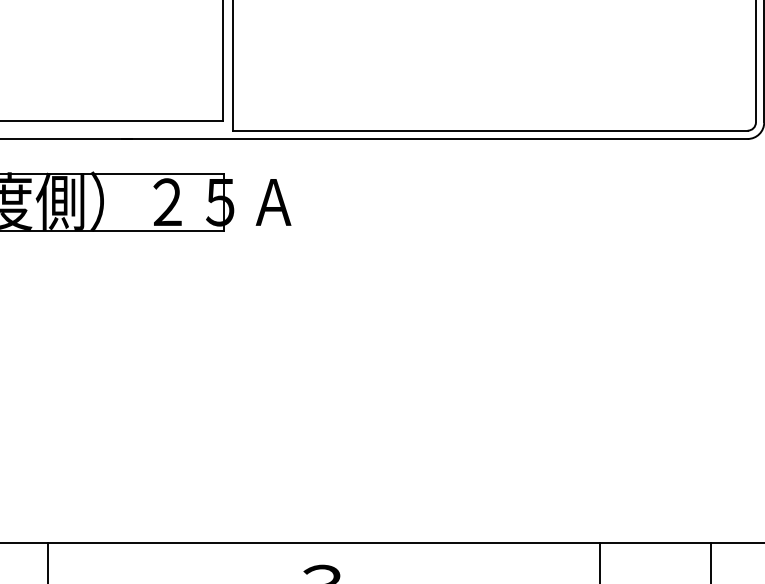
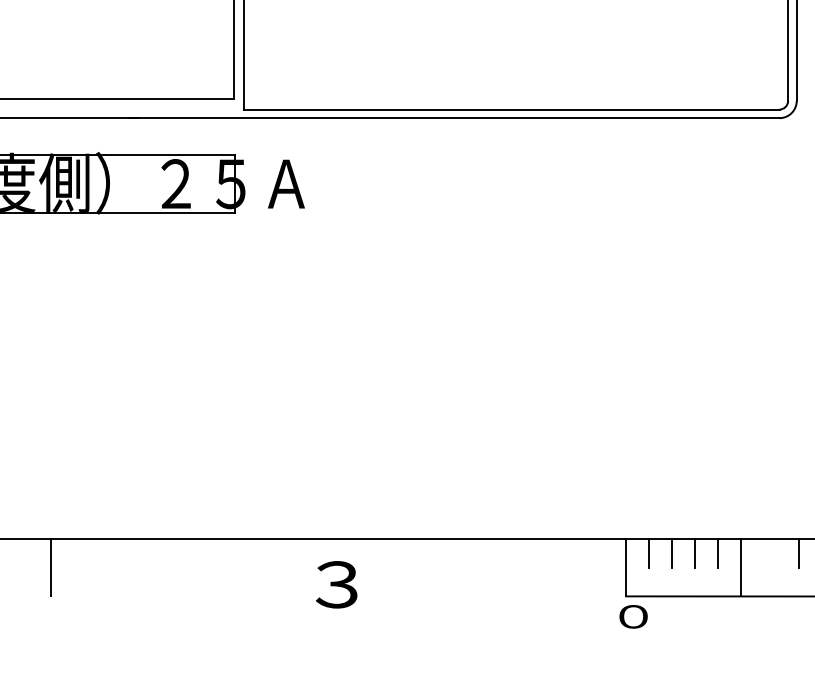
line: (622, 556) -> (649, 552), added
line: (644, 556) -> (672, 552), added
line: (666, 556) -> (695, 552), added
line: (689, 556) -> (718, 552), added

